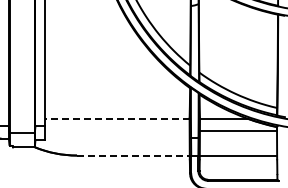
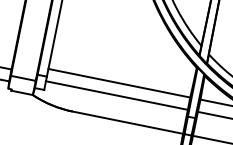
line: (116, 118) -> (118, 83), dashed -> solid
line: (116, 131) -> (116, 95), added
line: (133, 155) -> (127, 122), dashed -> solid

